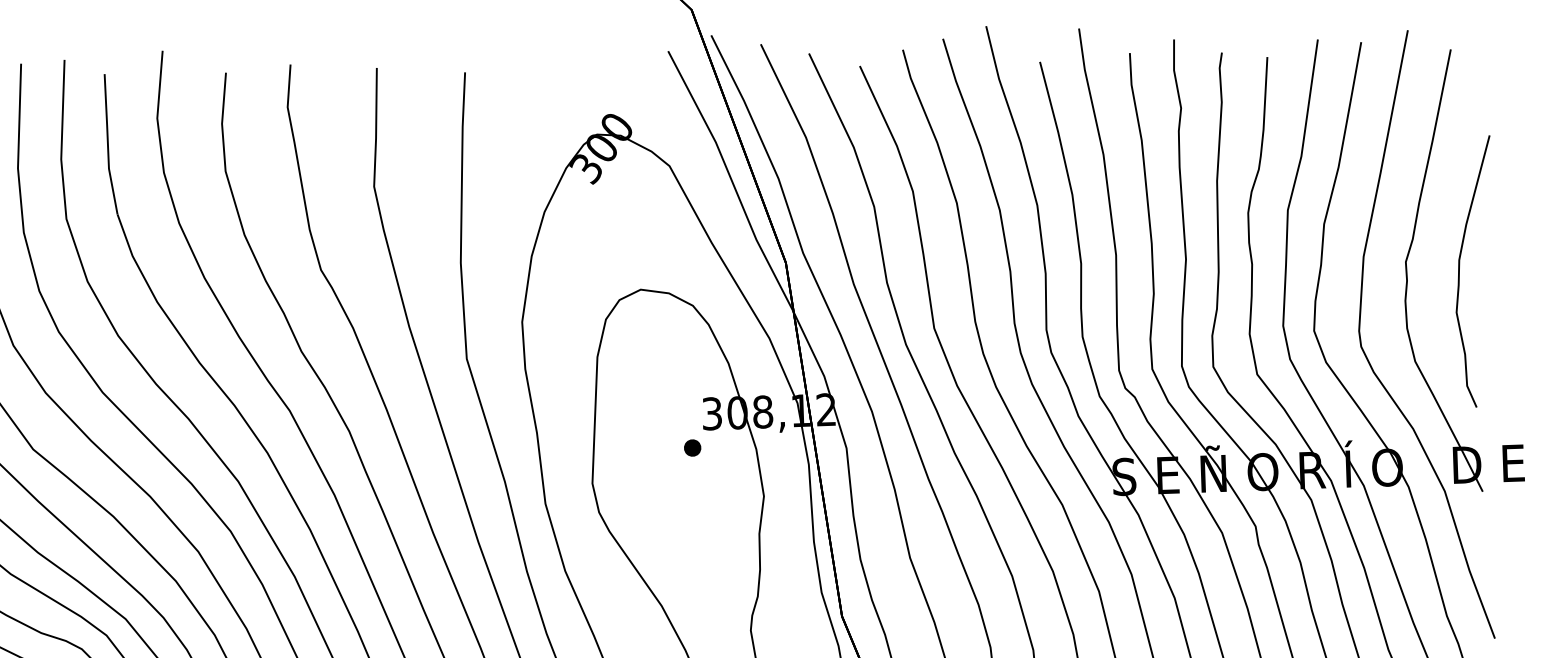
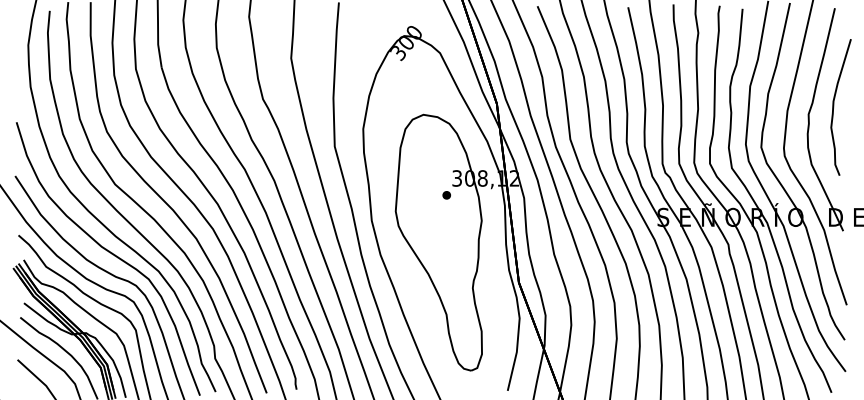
curve: (1461, 272) -> (834, 107), moved

